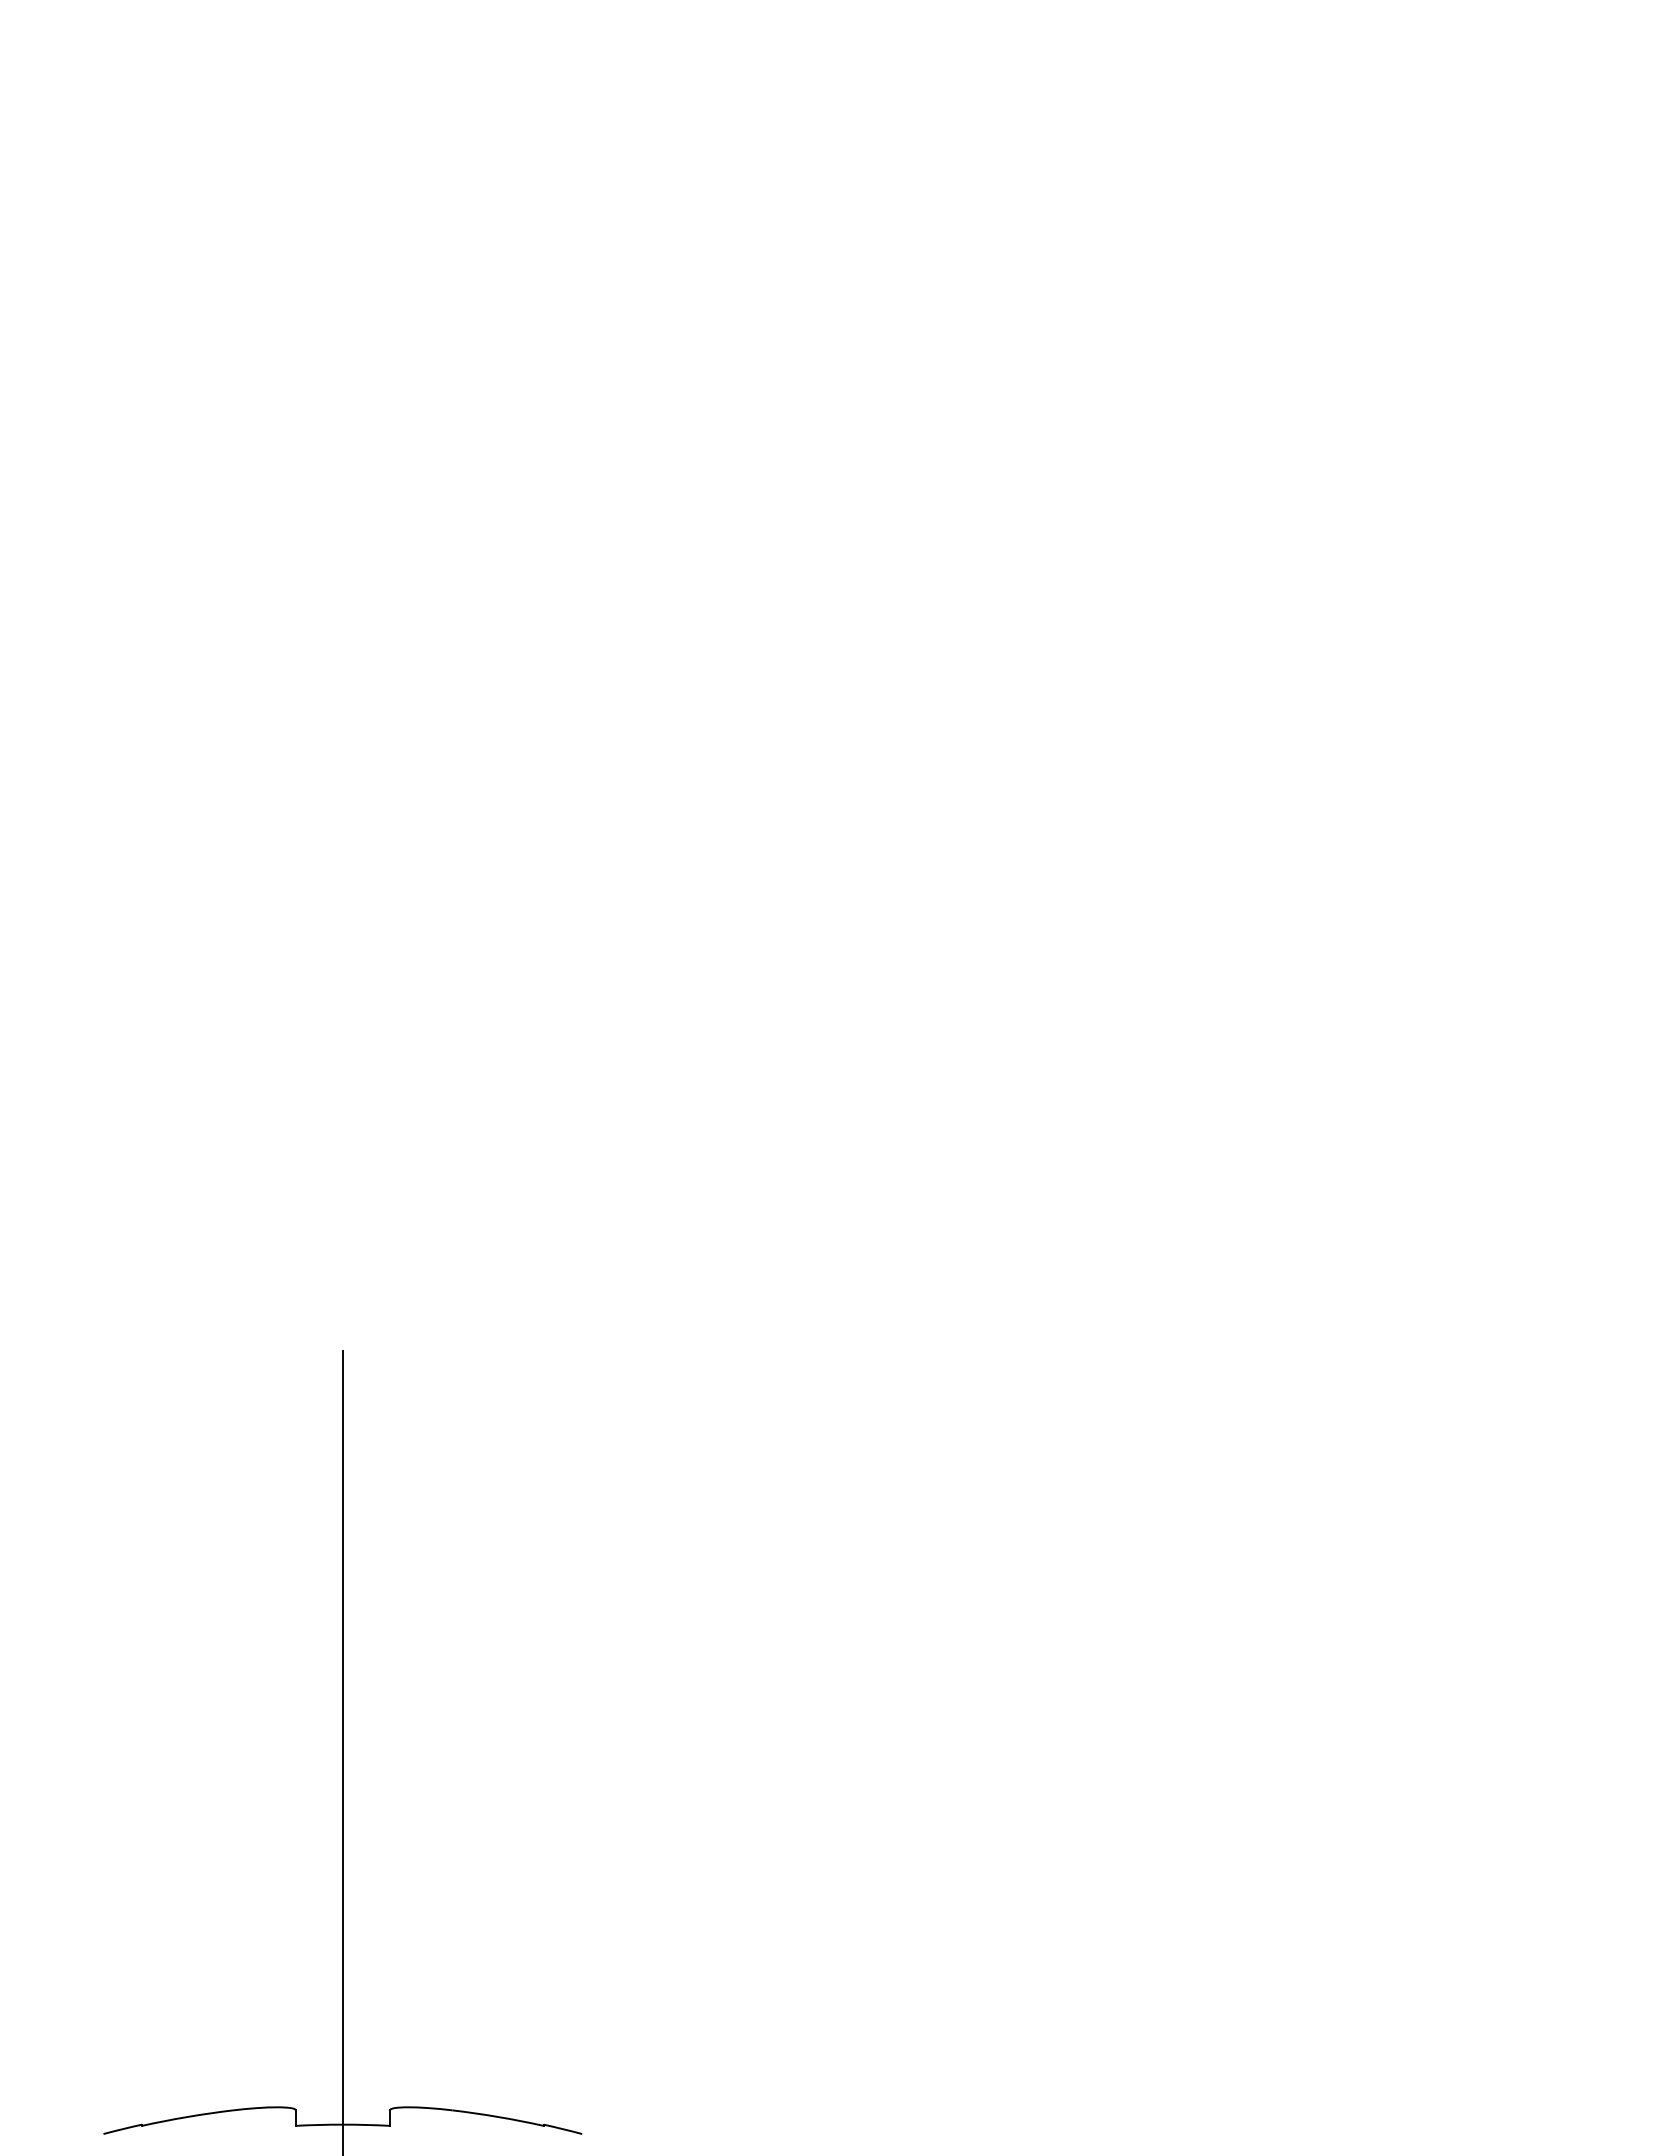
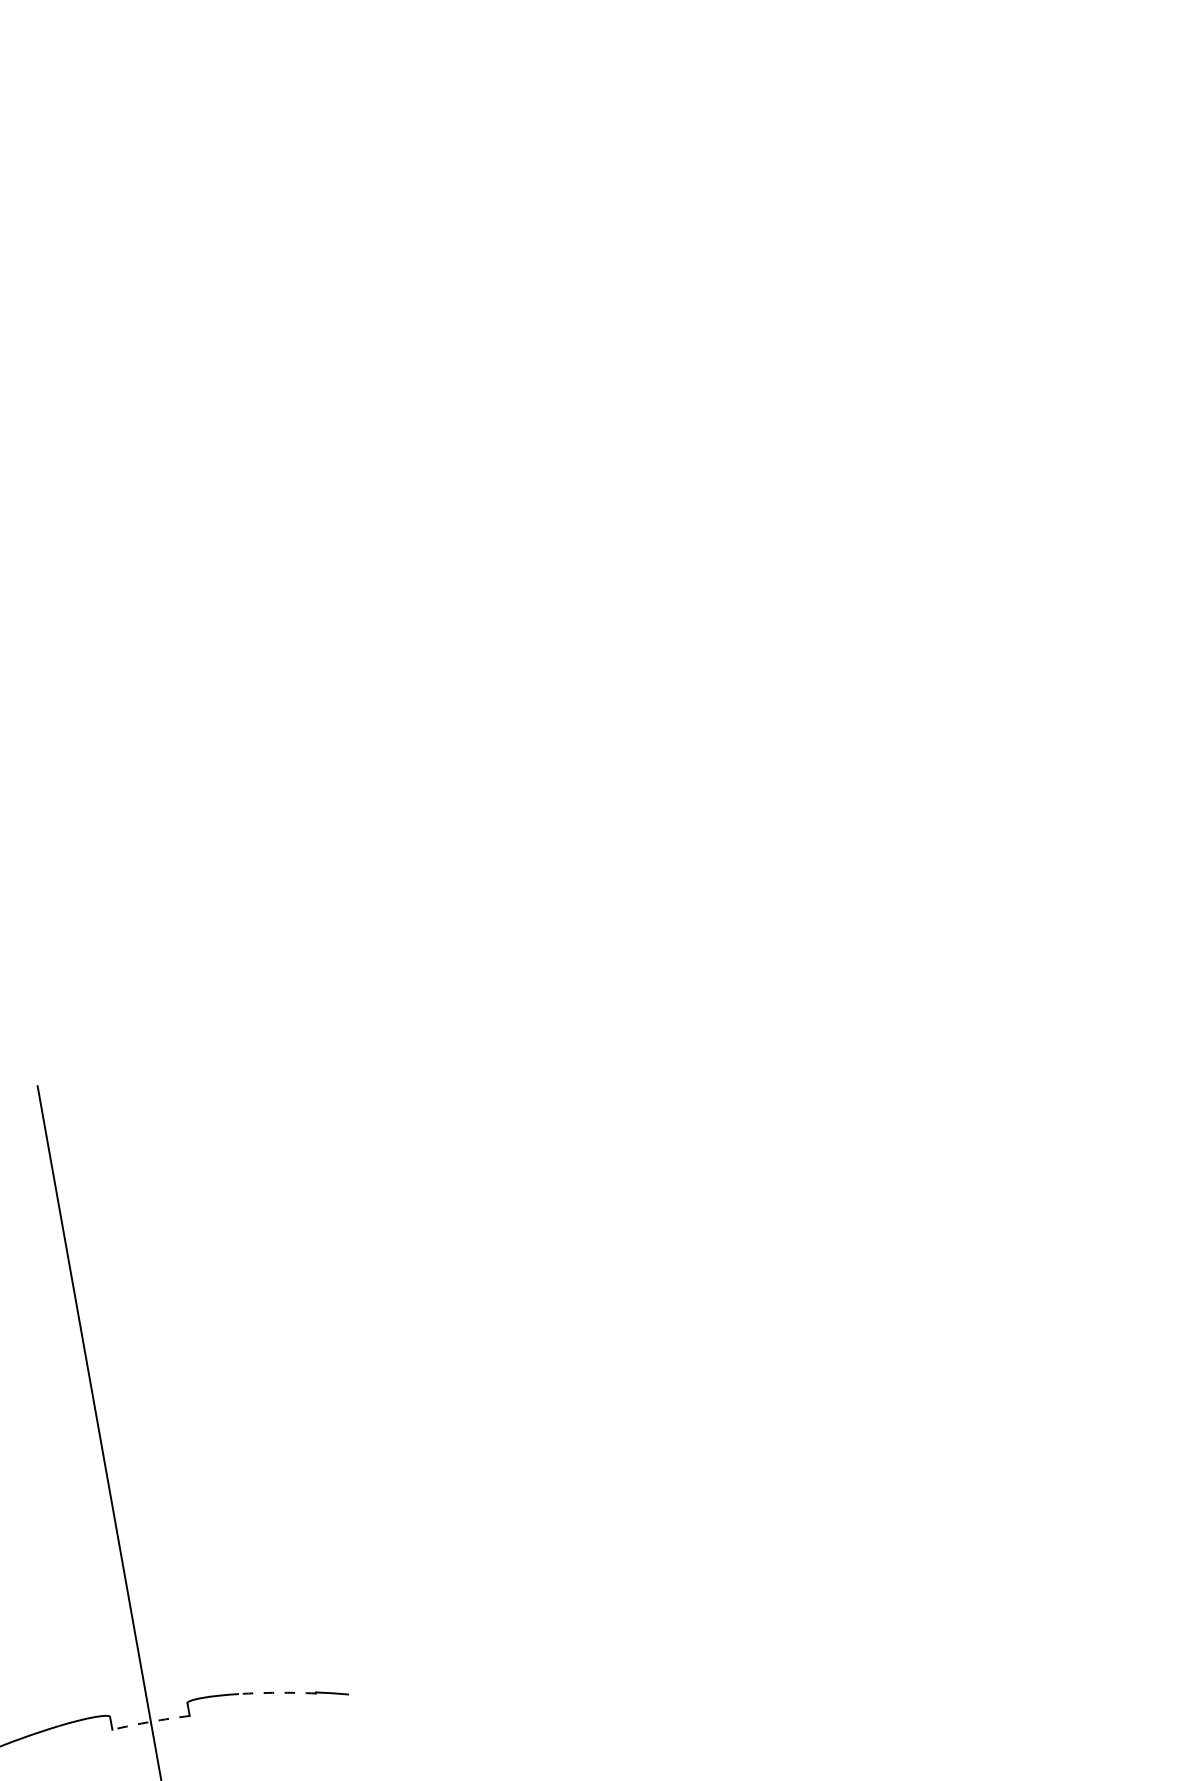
arc: (498, 2116) -> (277, 1692), solid -> dashed
arc: (342, 2124) -> (150, 1721), solid -> dashed

